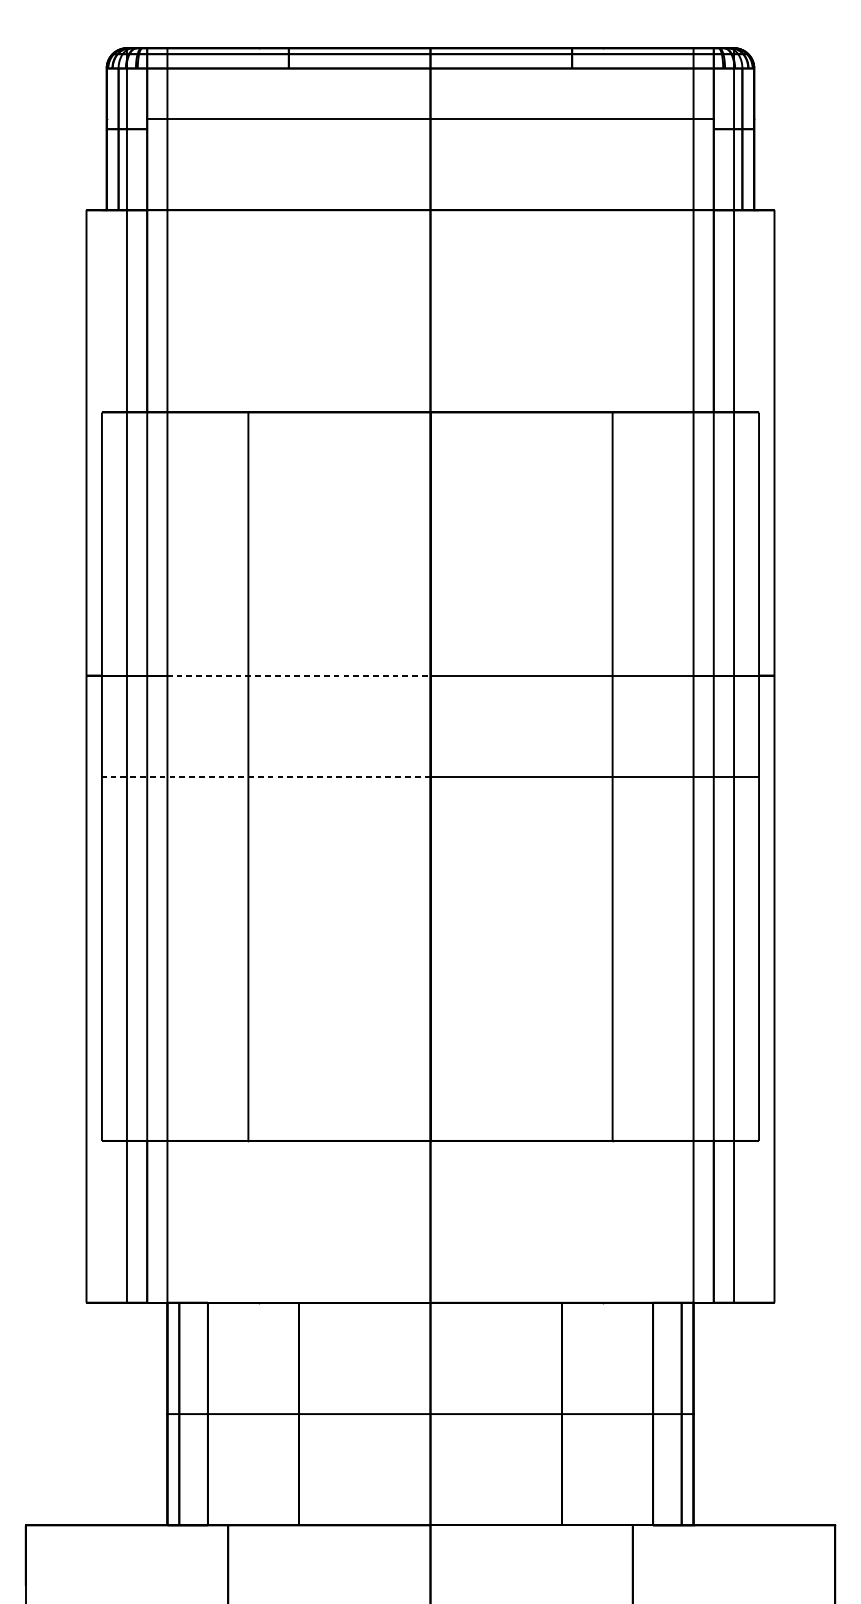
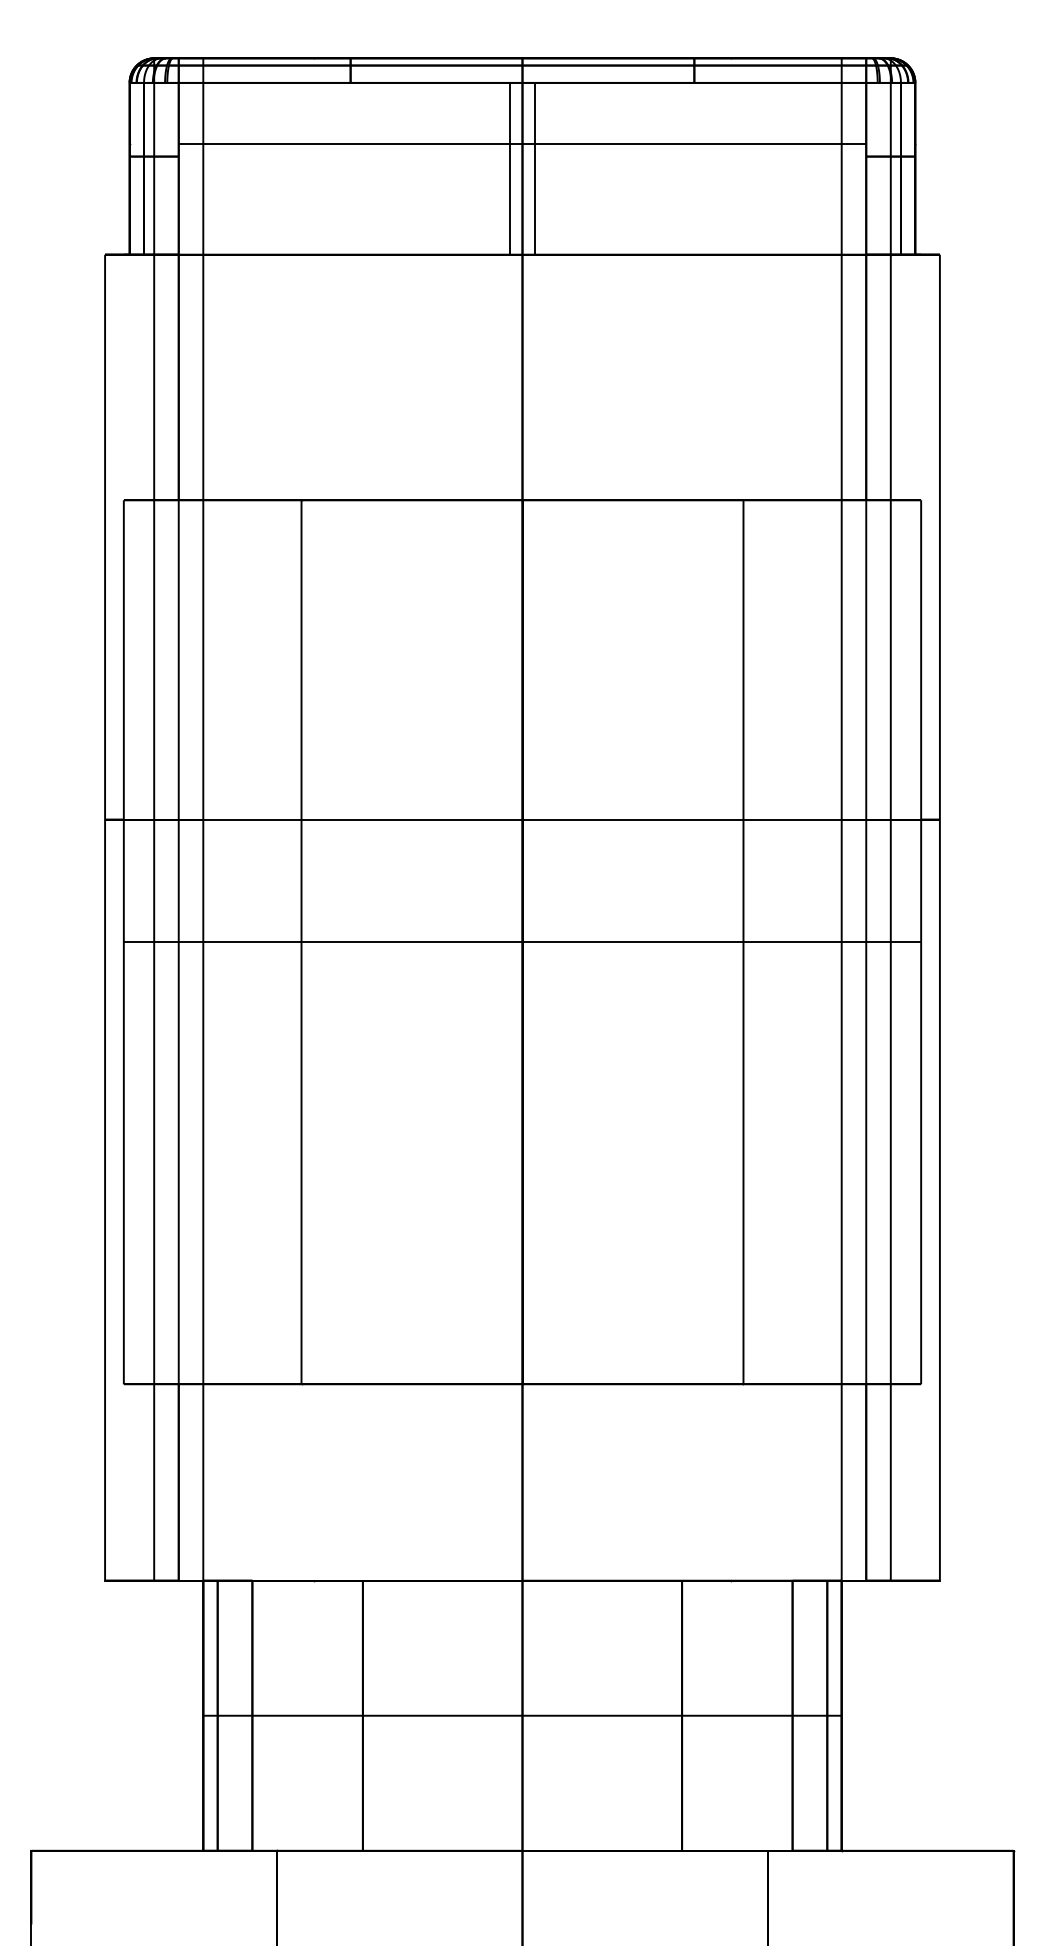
line: (420, 139) -> (510, 168), added
line: (440, 139) -> (534, 168), added
line: (288, 675) -> (350, 819), dashed -> solid
line: (265, 776) -> (322, 942), dashed -> solid

